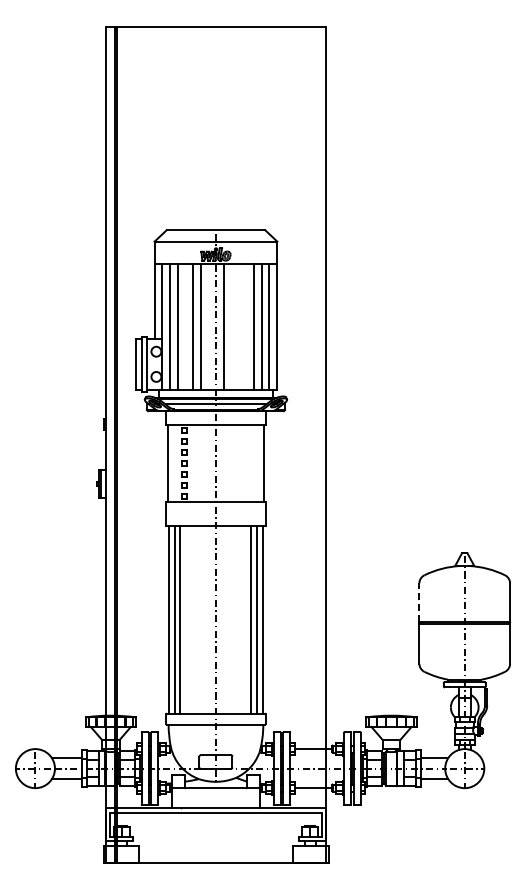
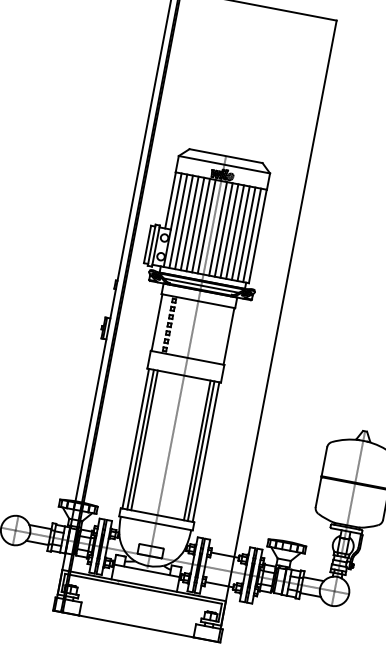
line: (185, 326) -> (189, 223), added
line: (208, 326) -> (206, 226), added
line: (231, 326) -> (223, 229), added
line: (238, 326) -> (229, 230), added
line: (246, 326) -> (235, 232), added
line: (419, 602) -> (324, 461), dashed -> solid

